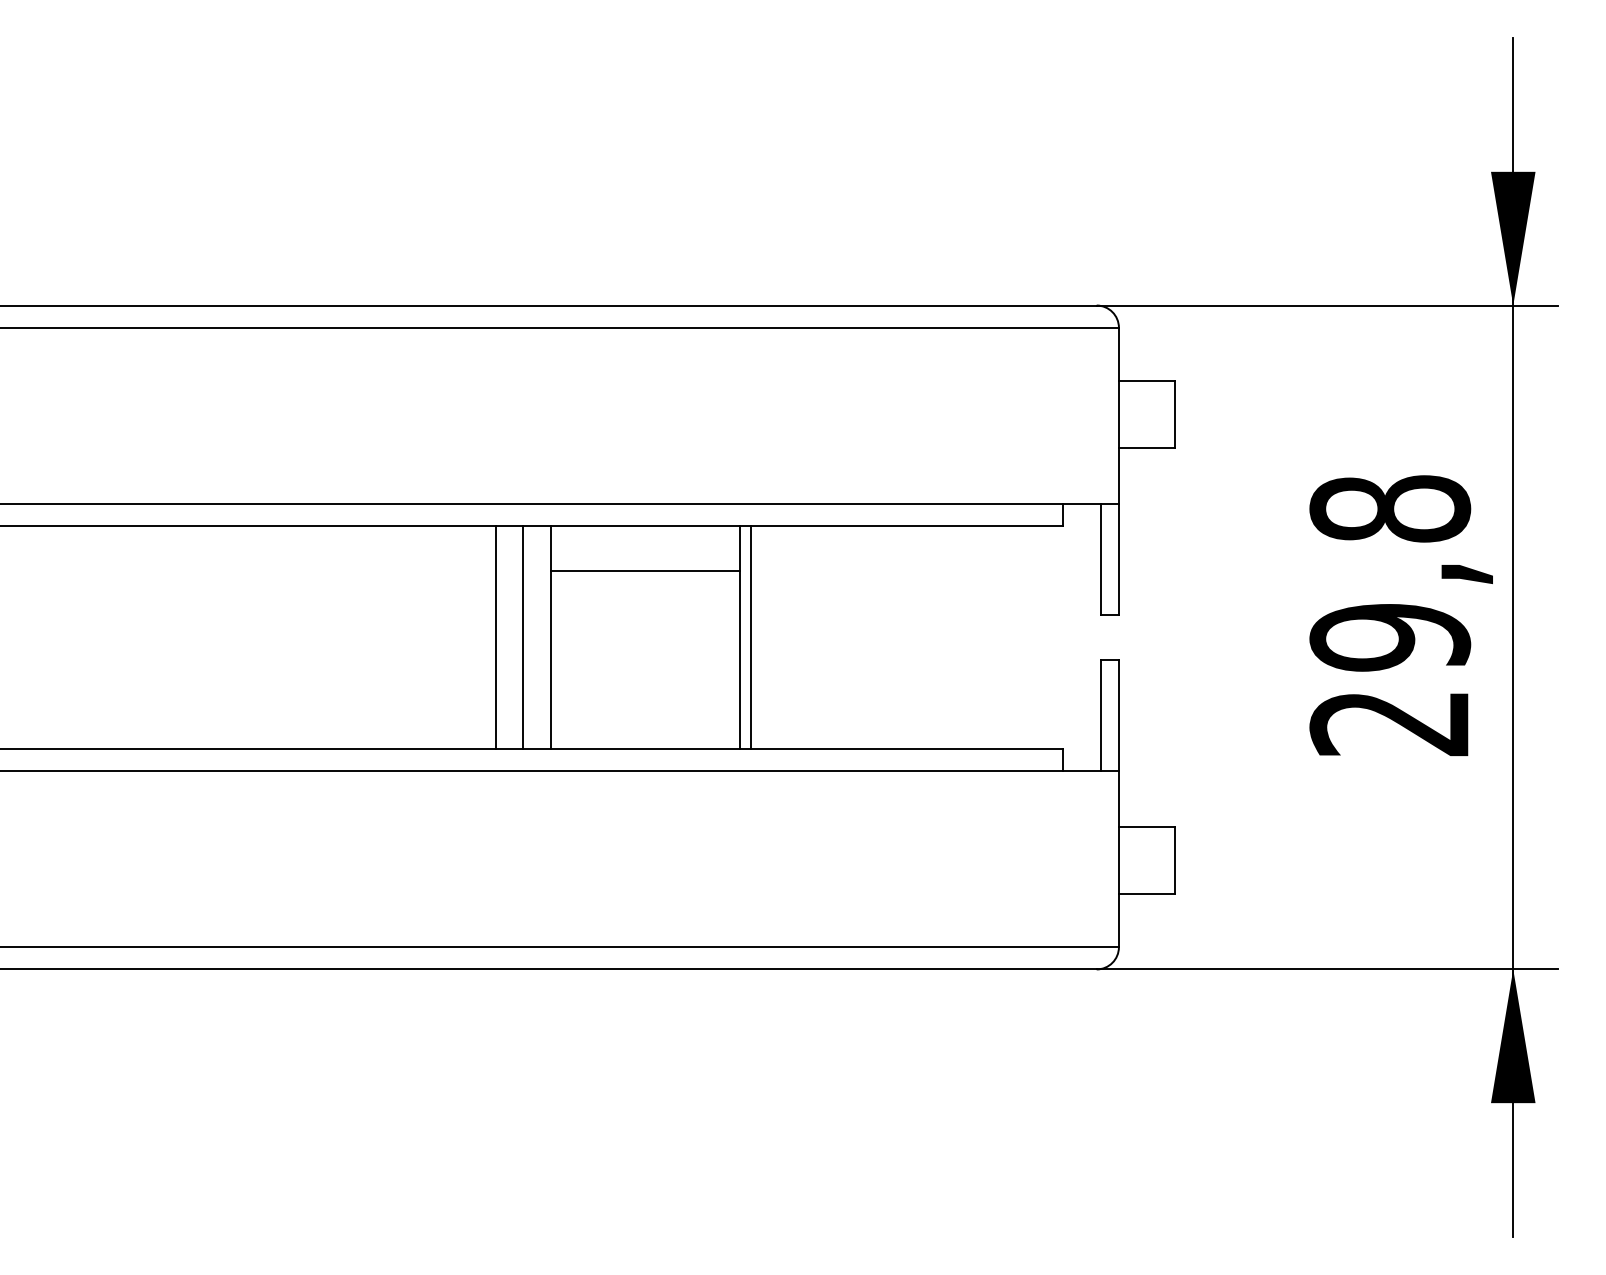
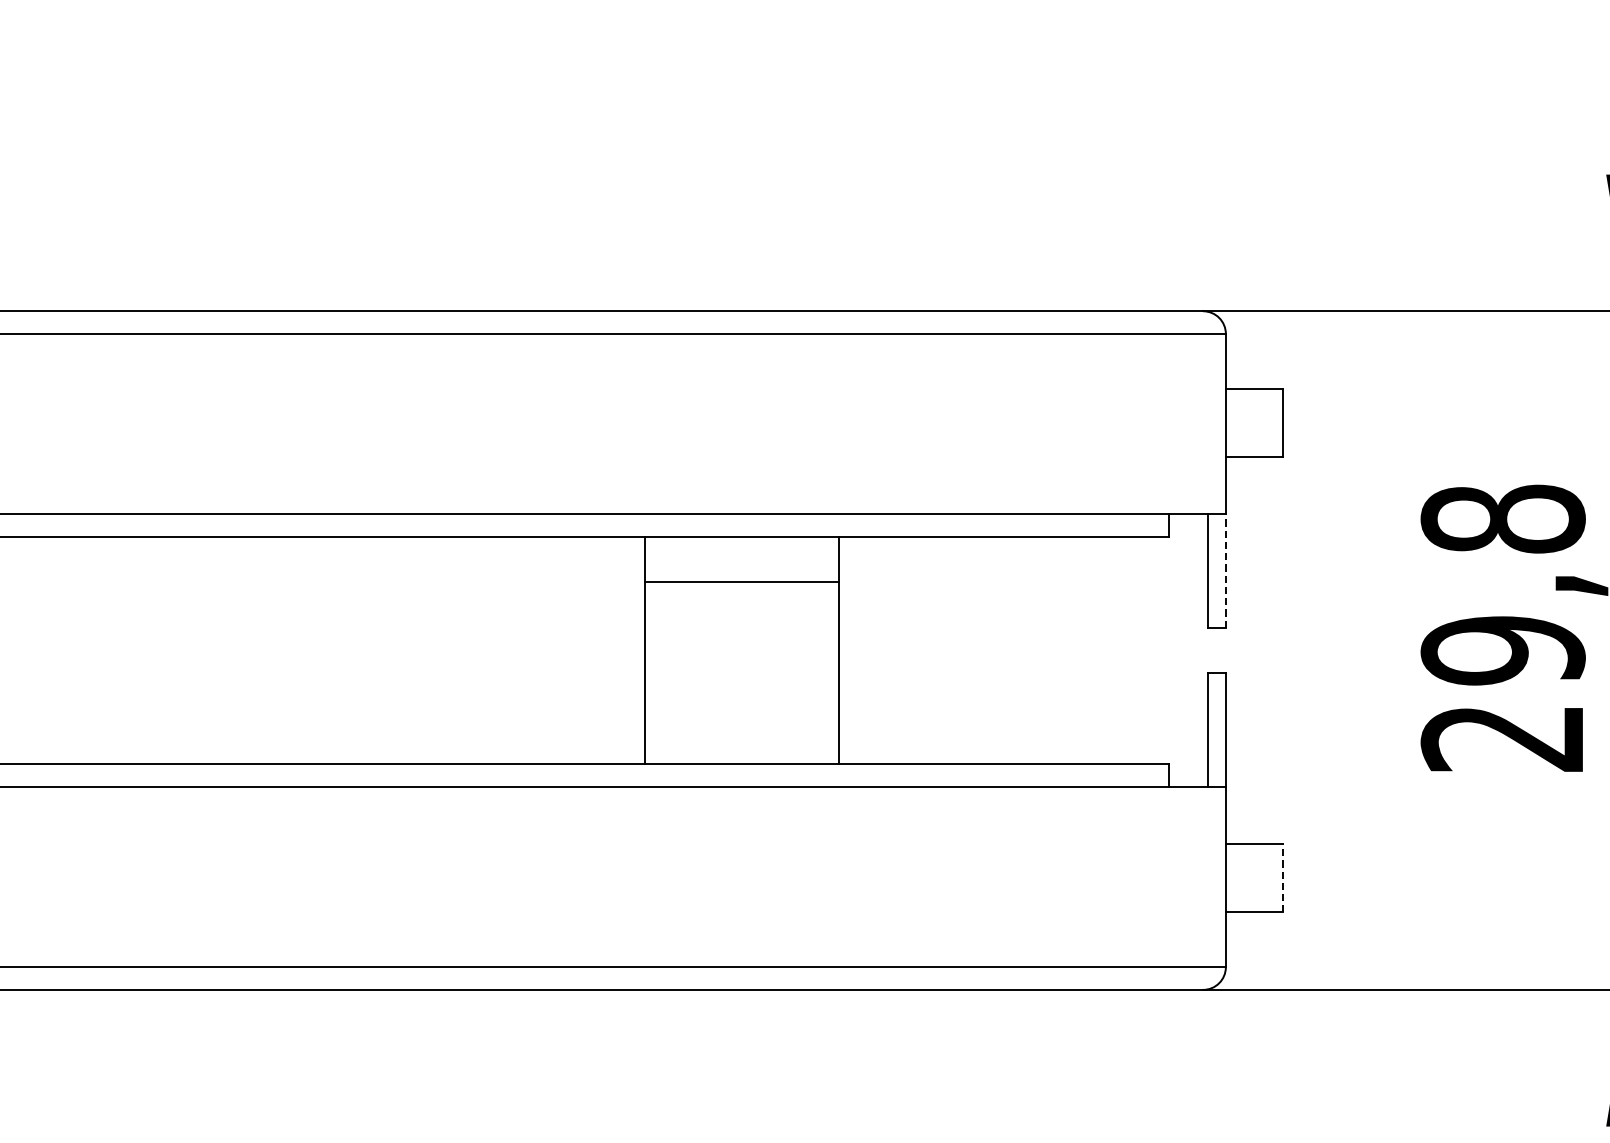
line: (1118, 559) -> (1225, 570), solid -> dashed
line: (496, 637) -> (589, 650), removed
line: (522, 637) -> (616, 650), removed
line: (751, 637) -> (850, 650), removed
line: (1174, 859) -> (1282, 877), solid -> dashed

